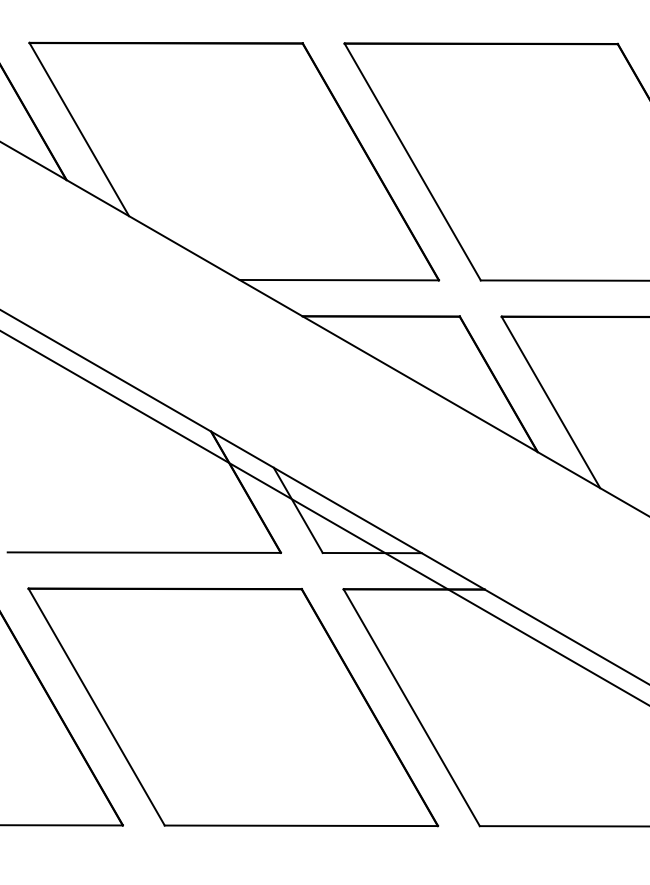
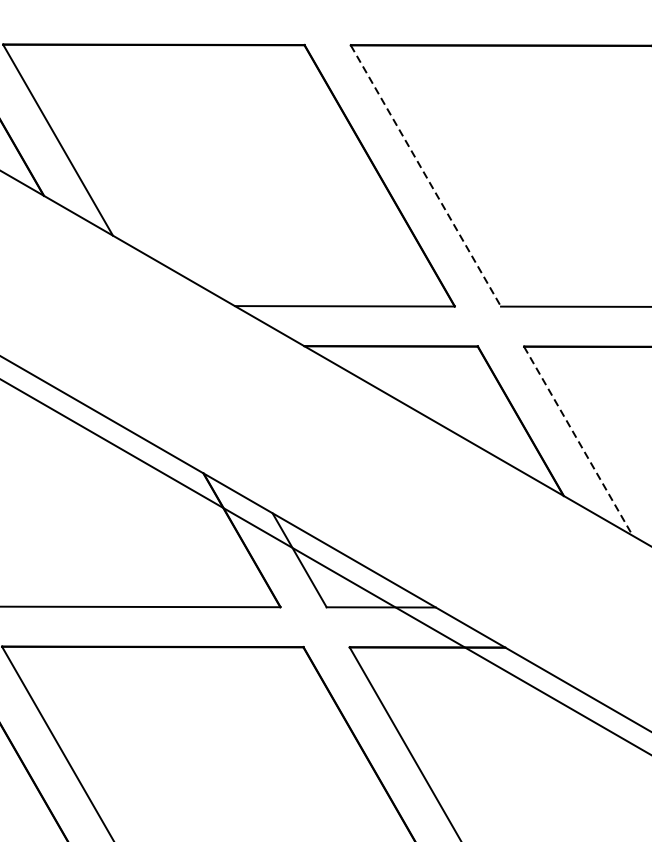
line: (412, 162) -> (425, 176), solid -> dashed
line: (550, 402) -> (577, 441), solid -> dashed

